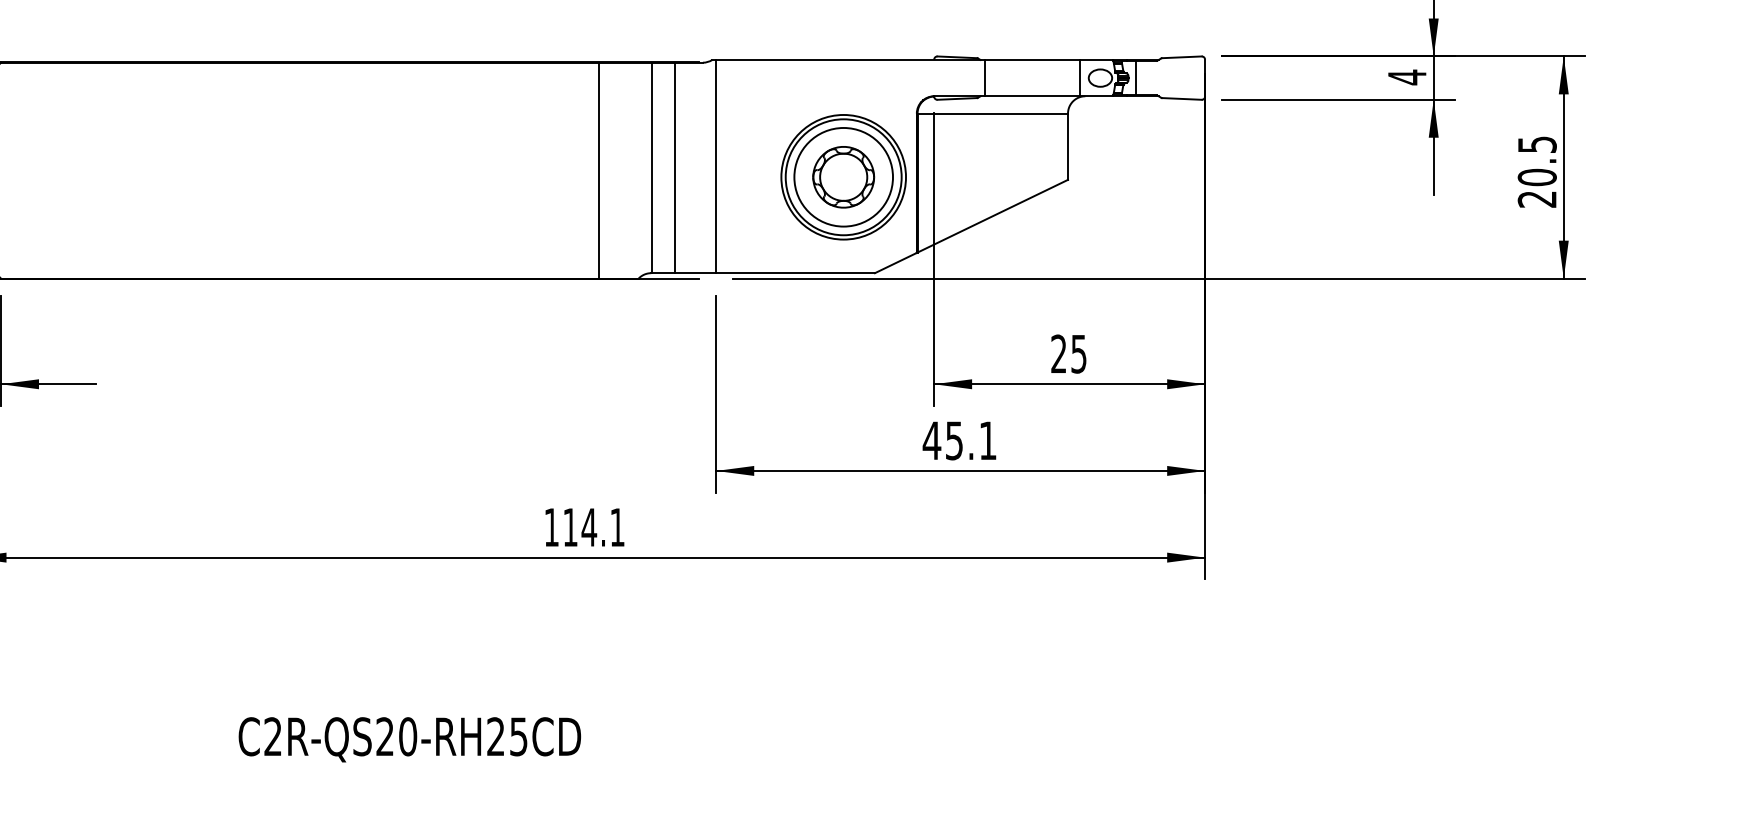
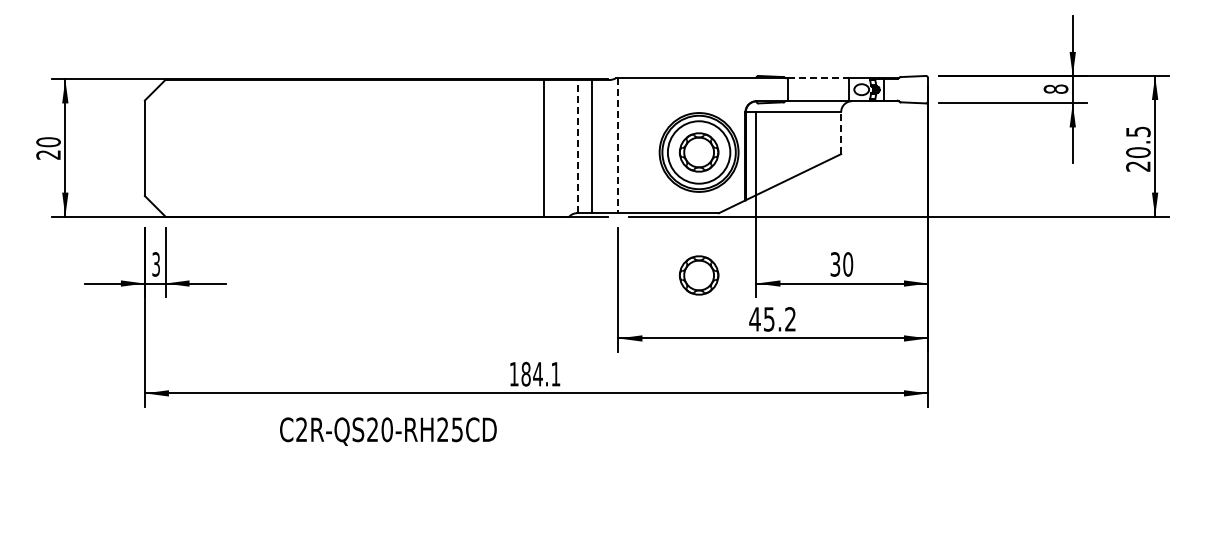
line: (1033, 60) -> (819, 78), solid -> dashed
text: (1406, 77) -> (1055, 89), 4 -> 8
line: (1068, 147) -> (841, 133), solid -> dashed
line: (716, 166) -> (618, 145), solid -> dashed
line: (651, 167) -> (577, 146), solid -> dashed
text: (1068, 354) -> (841, 264), 25 -> 30
part: (842, 371) -> (698, 275), added
text: (987, 441) -> (790, 319), 45.1 -> 45.2
text: (569, 526) -> (525, 373), 114.1 -> 184.1
text: (410, 739) -> (388, 431), moved

